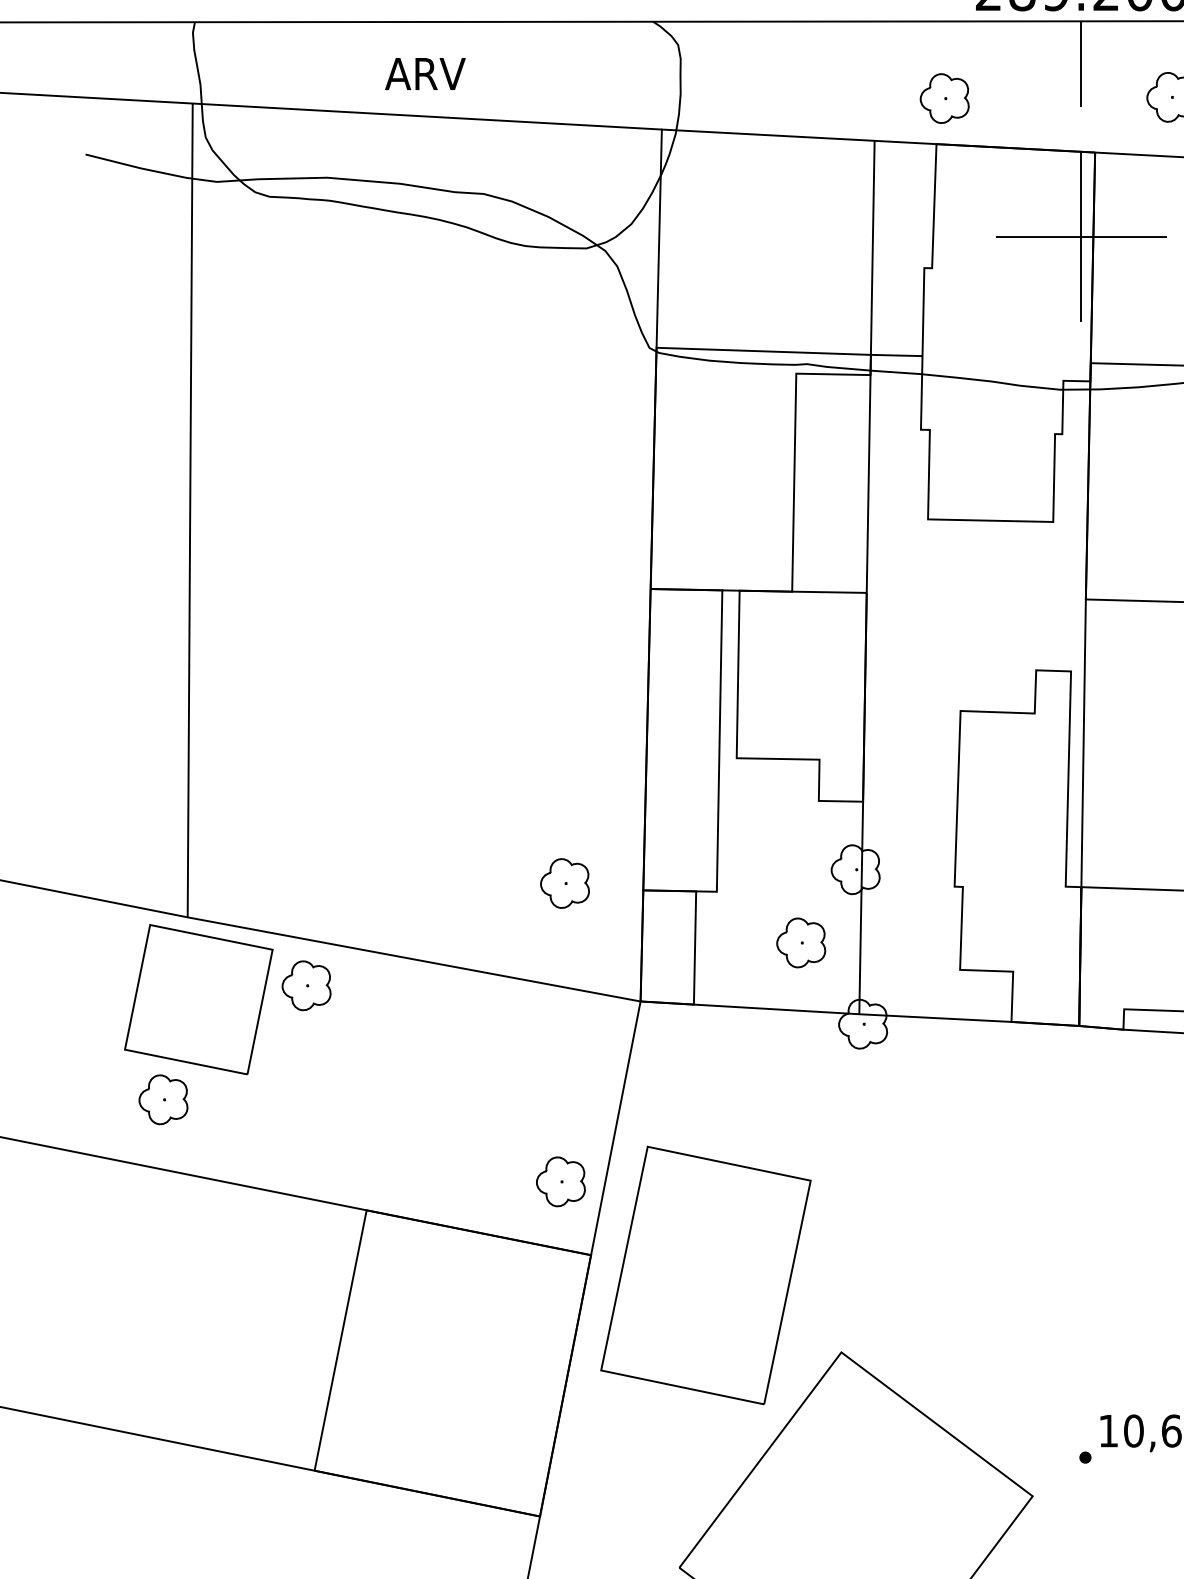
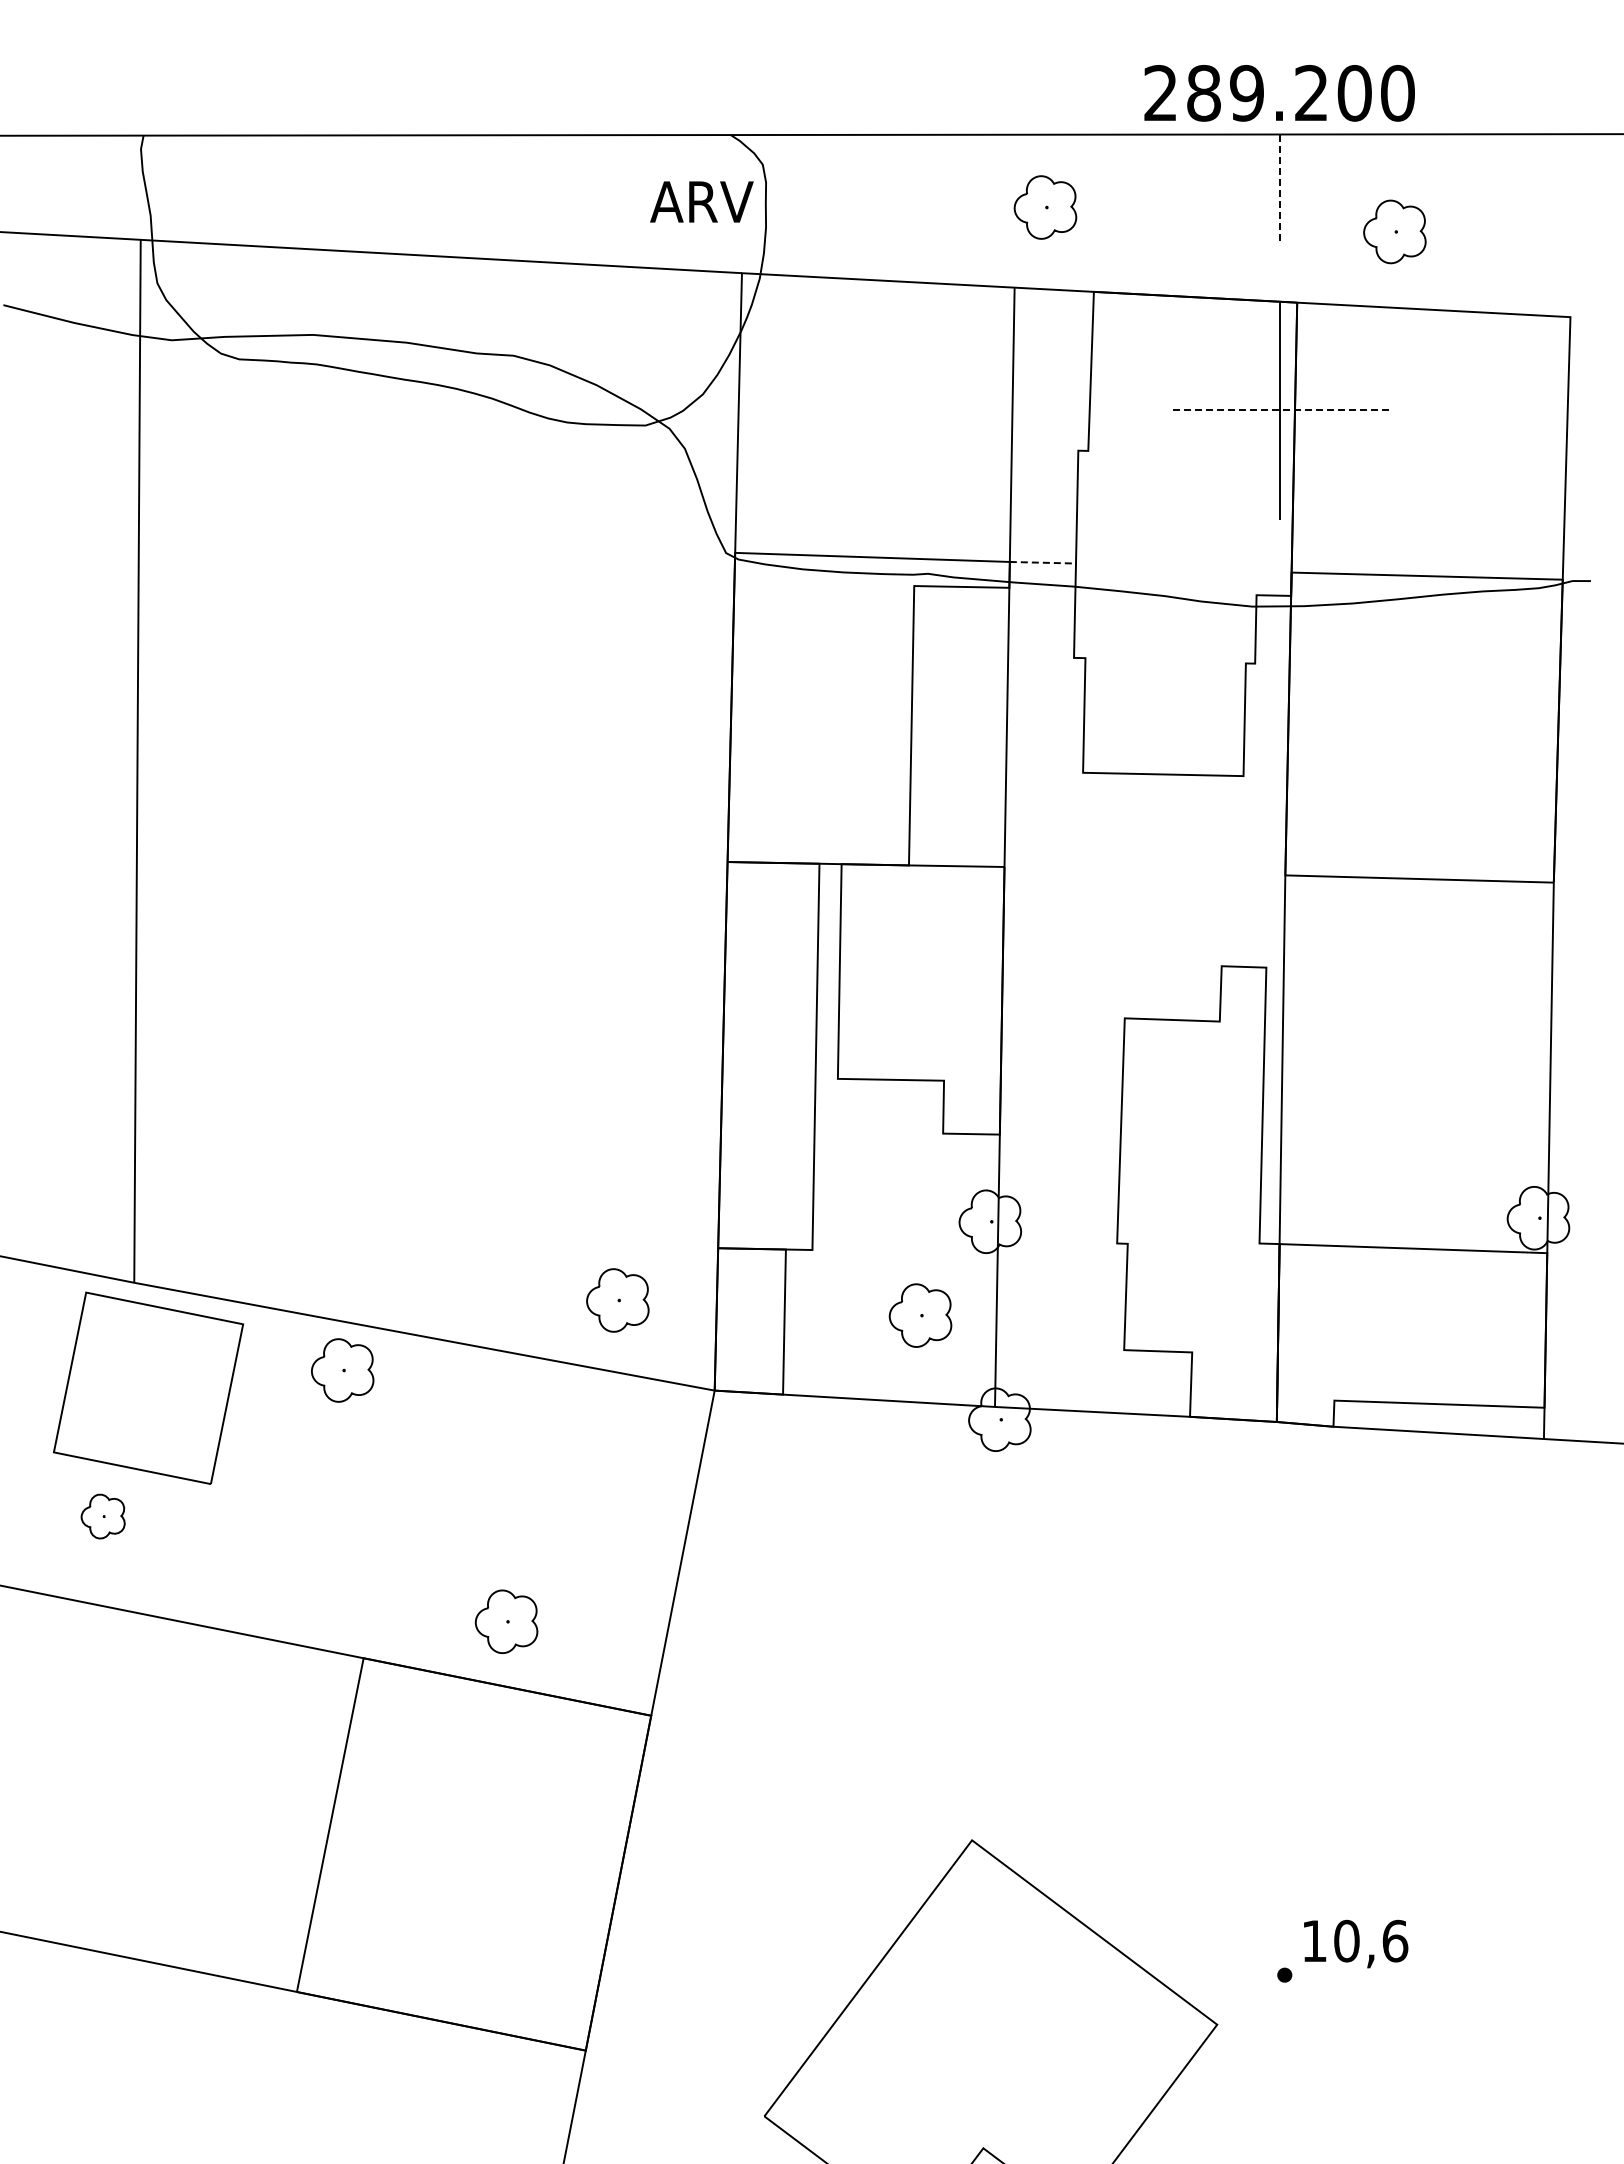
line: (1081, 64) -> (1279, 189), solid -> dashed
text: (425, 73) -> (701, 201), moved
part: (944, 98) -> (1045, 207), moved
line: (1081, 236) -> (1279, 410), solid -> dashed
line: (897, 355) -> (1043, 562), solid -> dashed
part: (564, 883) -> (617, 1300), moved
part: (306, 985) -> (342, 1370), moved
part: (162, 1099) -> (102, 1516), size x0.7
part: (560, 1181) -> (506, 1621), moved
part: (705, 1275) -> (798, 1741), removed

